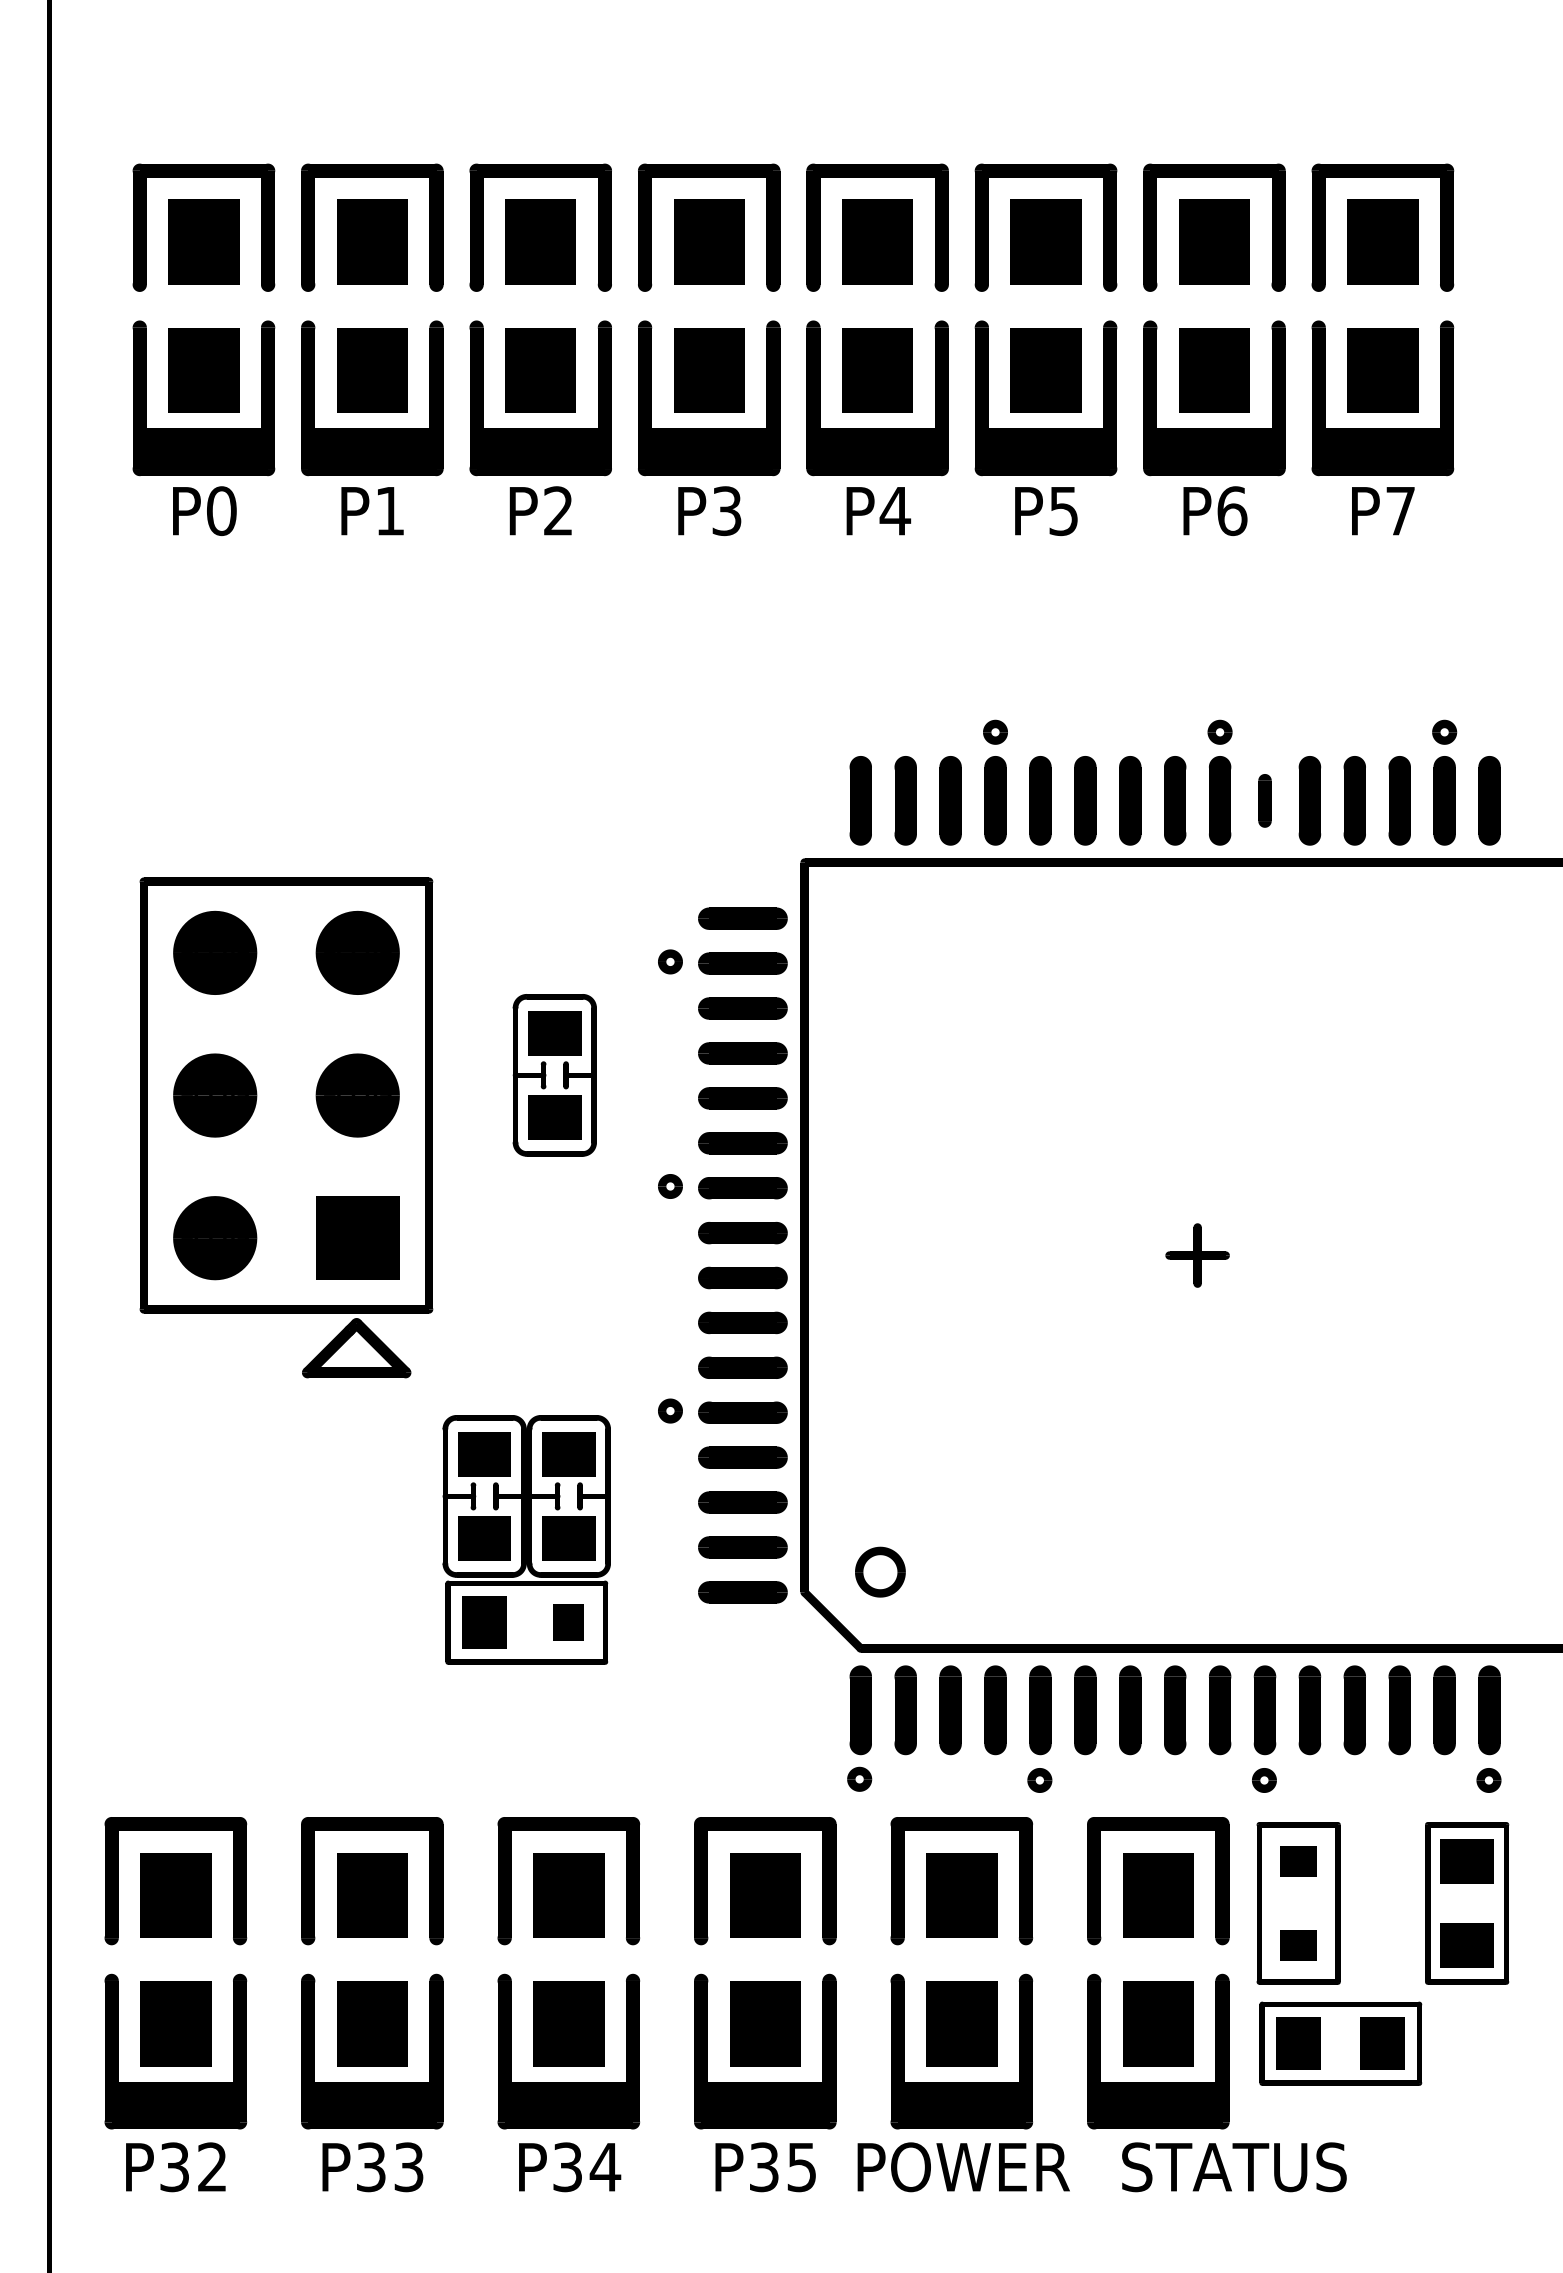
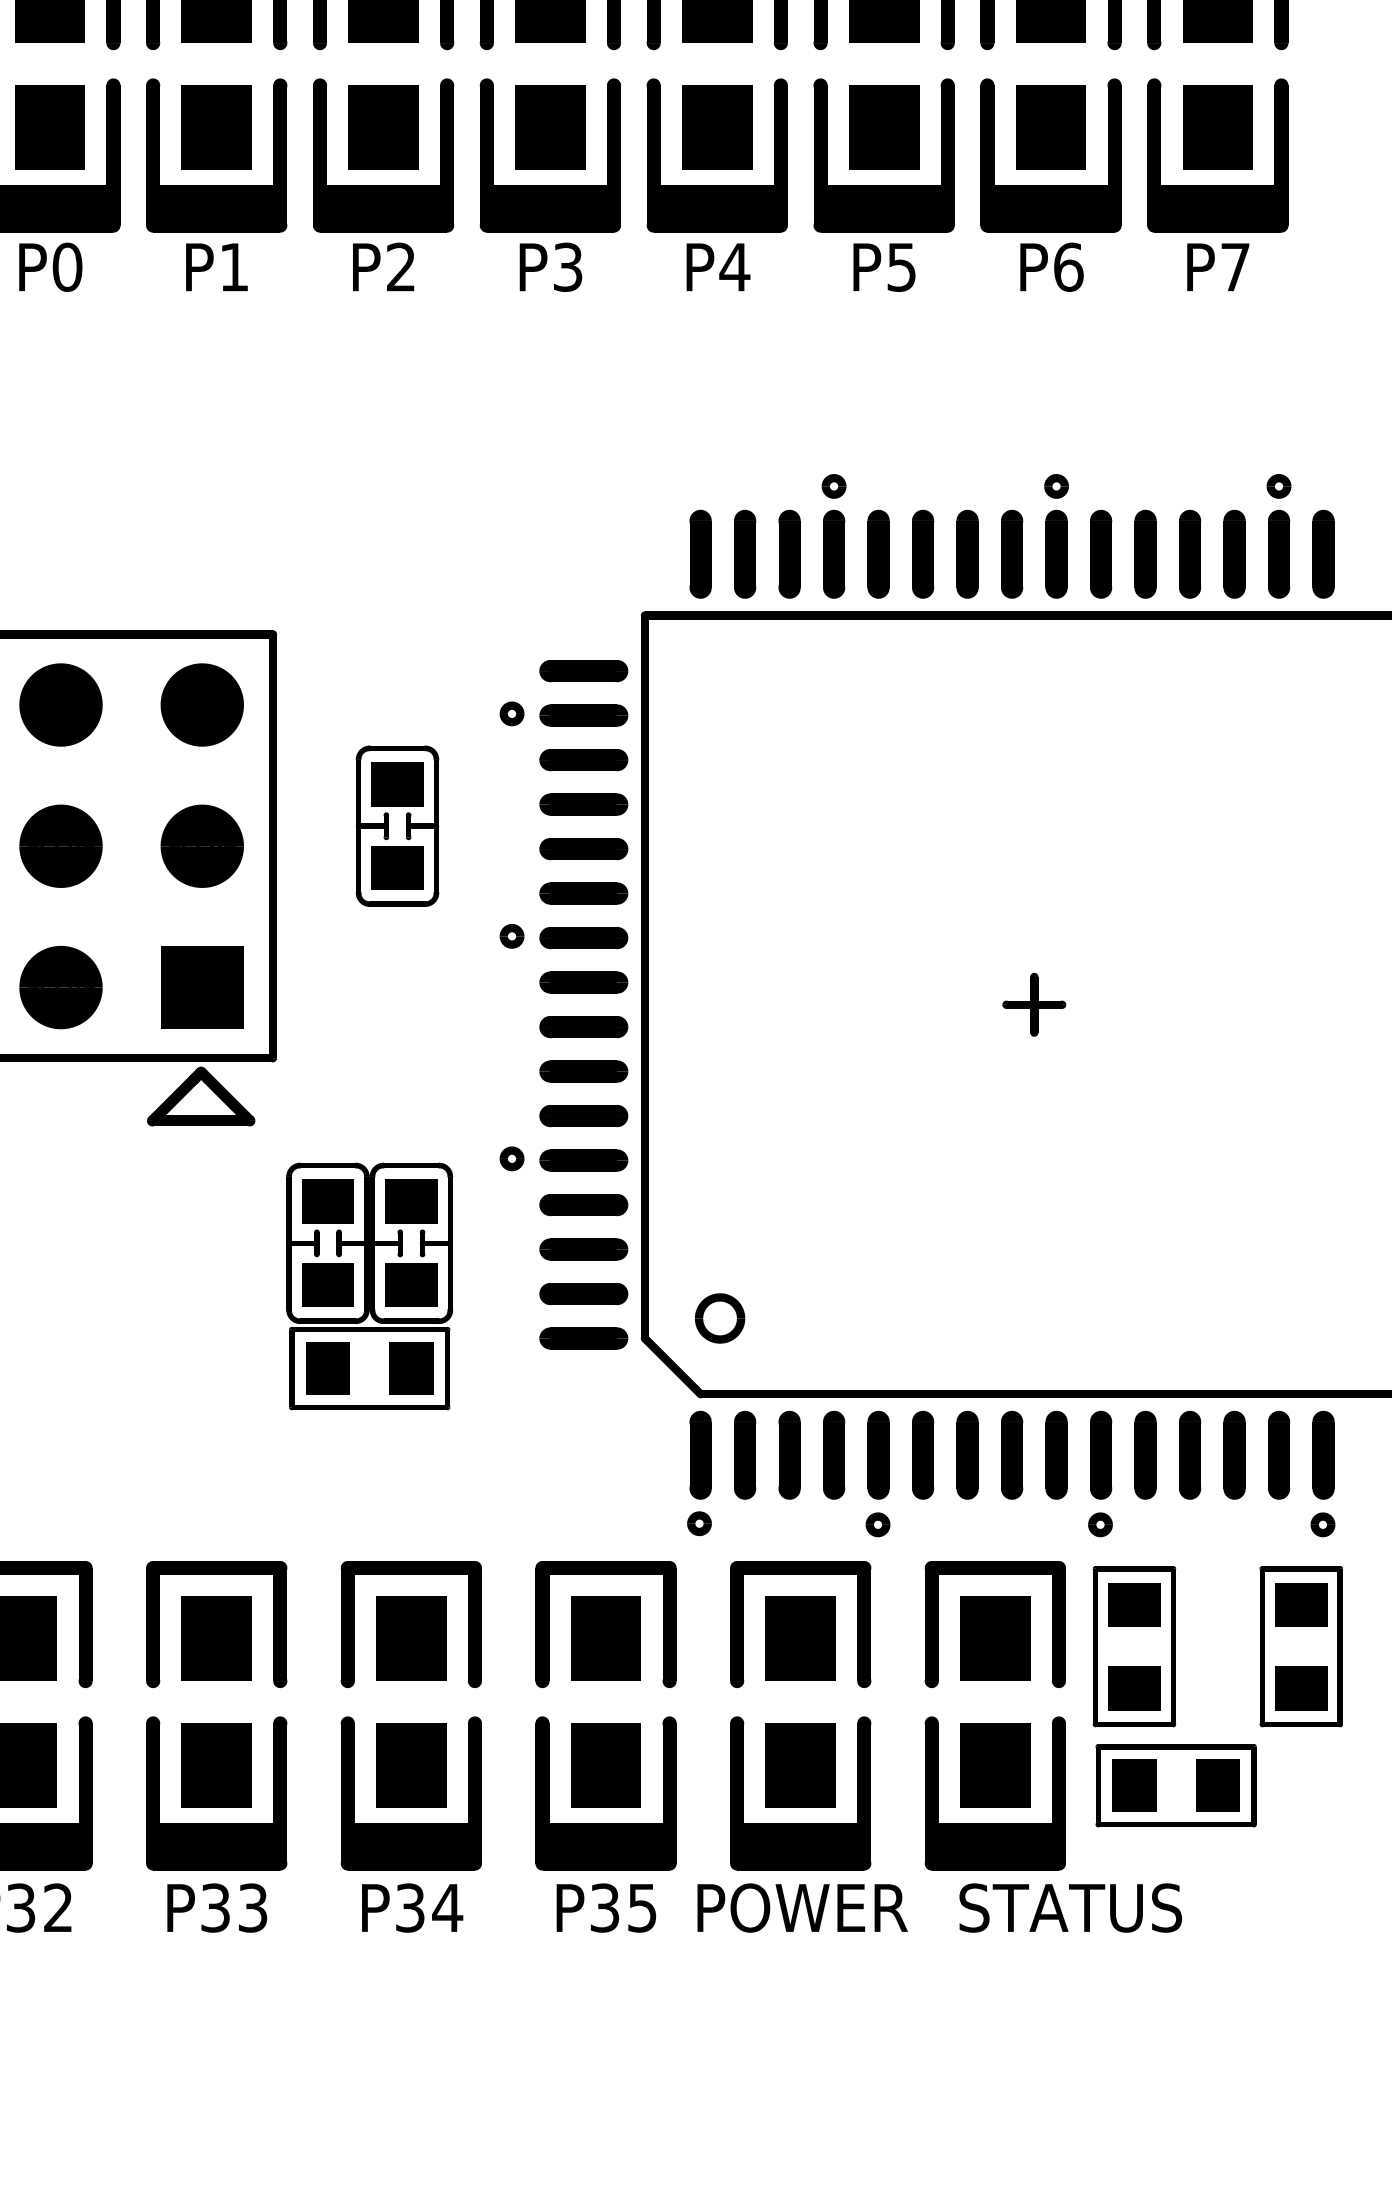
part: (1264, 800) -> (1100, 553), size x1.67
part: (568, 1622) -> (411, 1368), size x1.43
part: (1298, 1861) -> (1134, 1605), size x1.43
part: (1298, 1945) -> (1134, 1688), size x1.43

